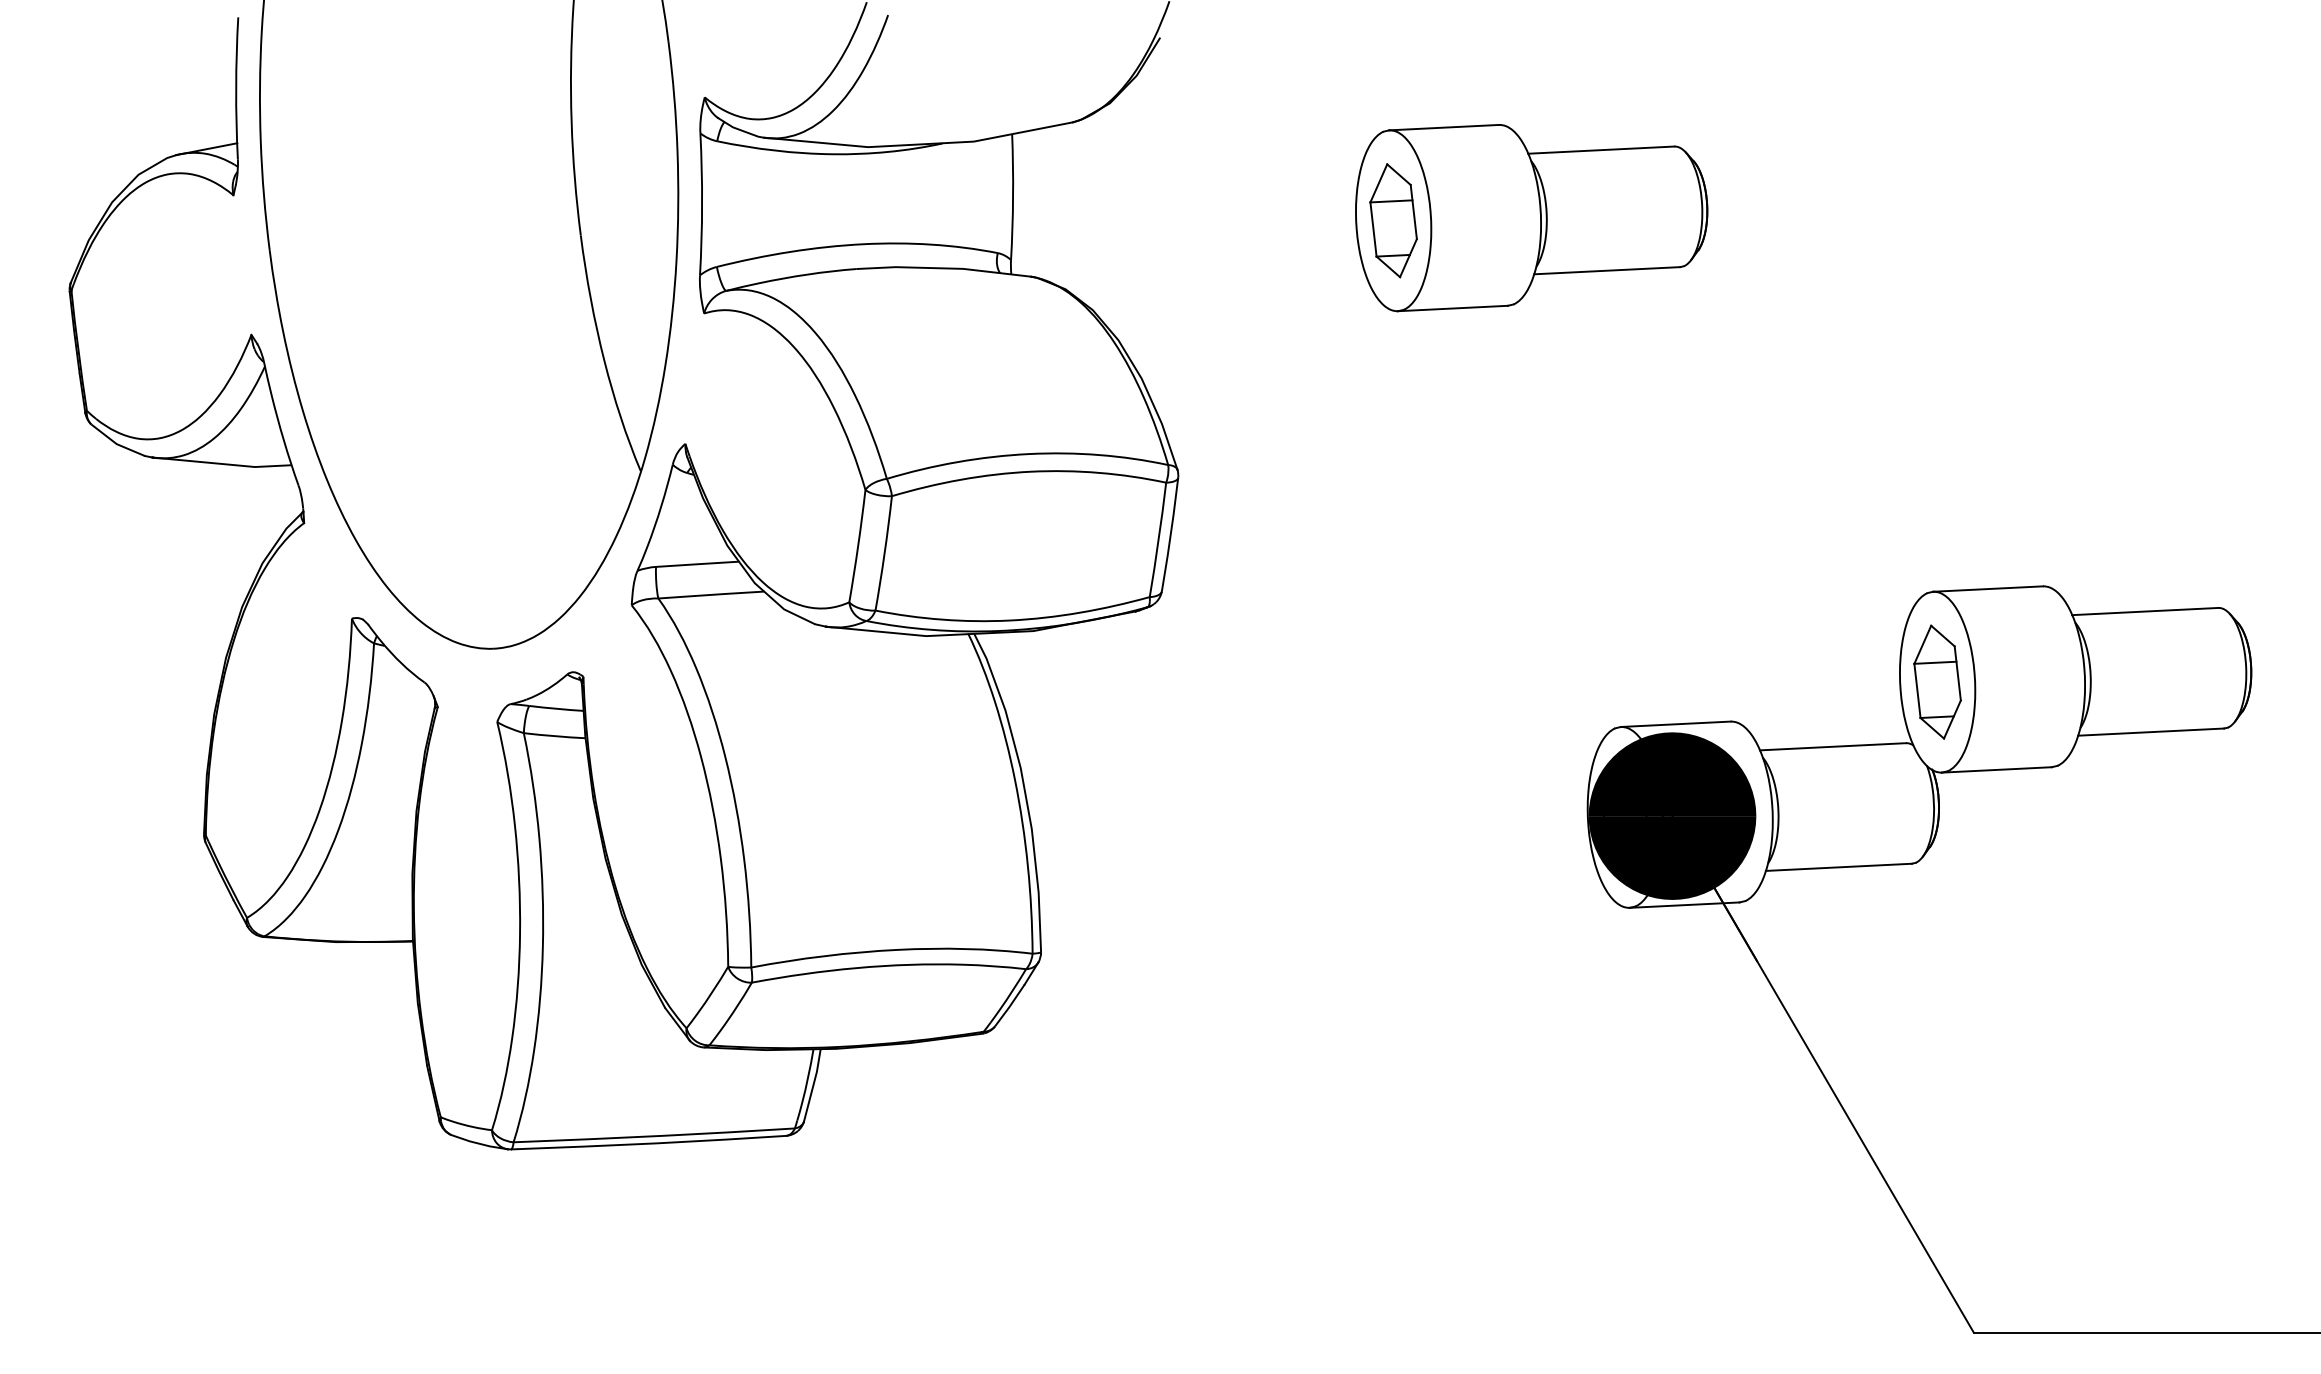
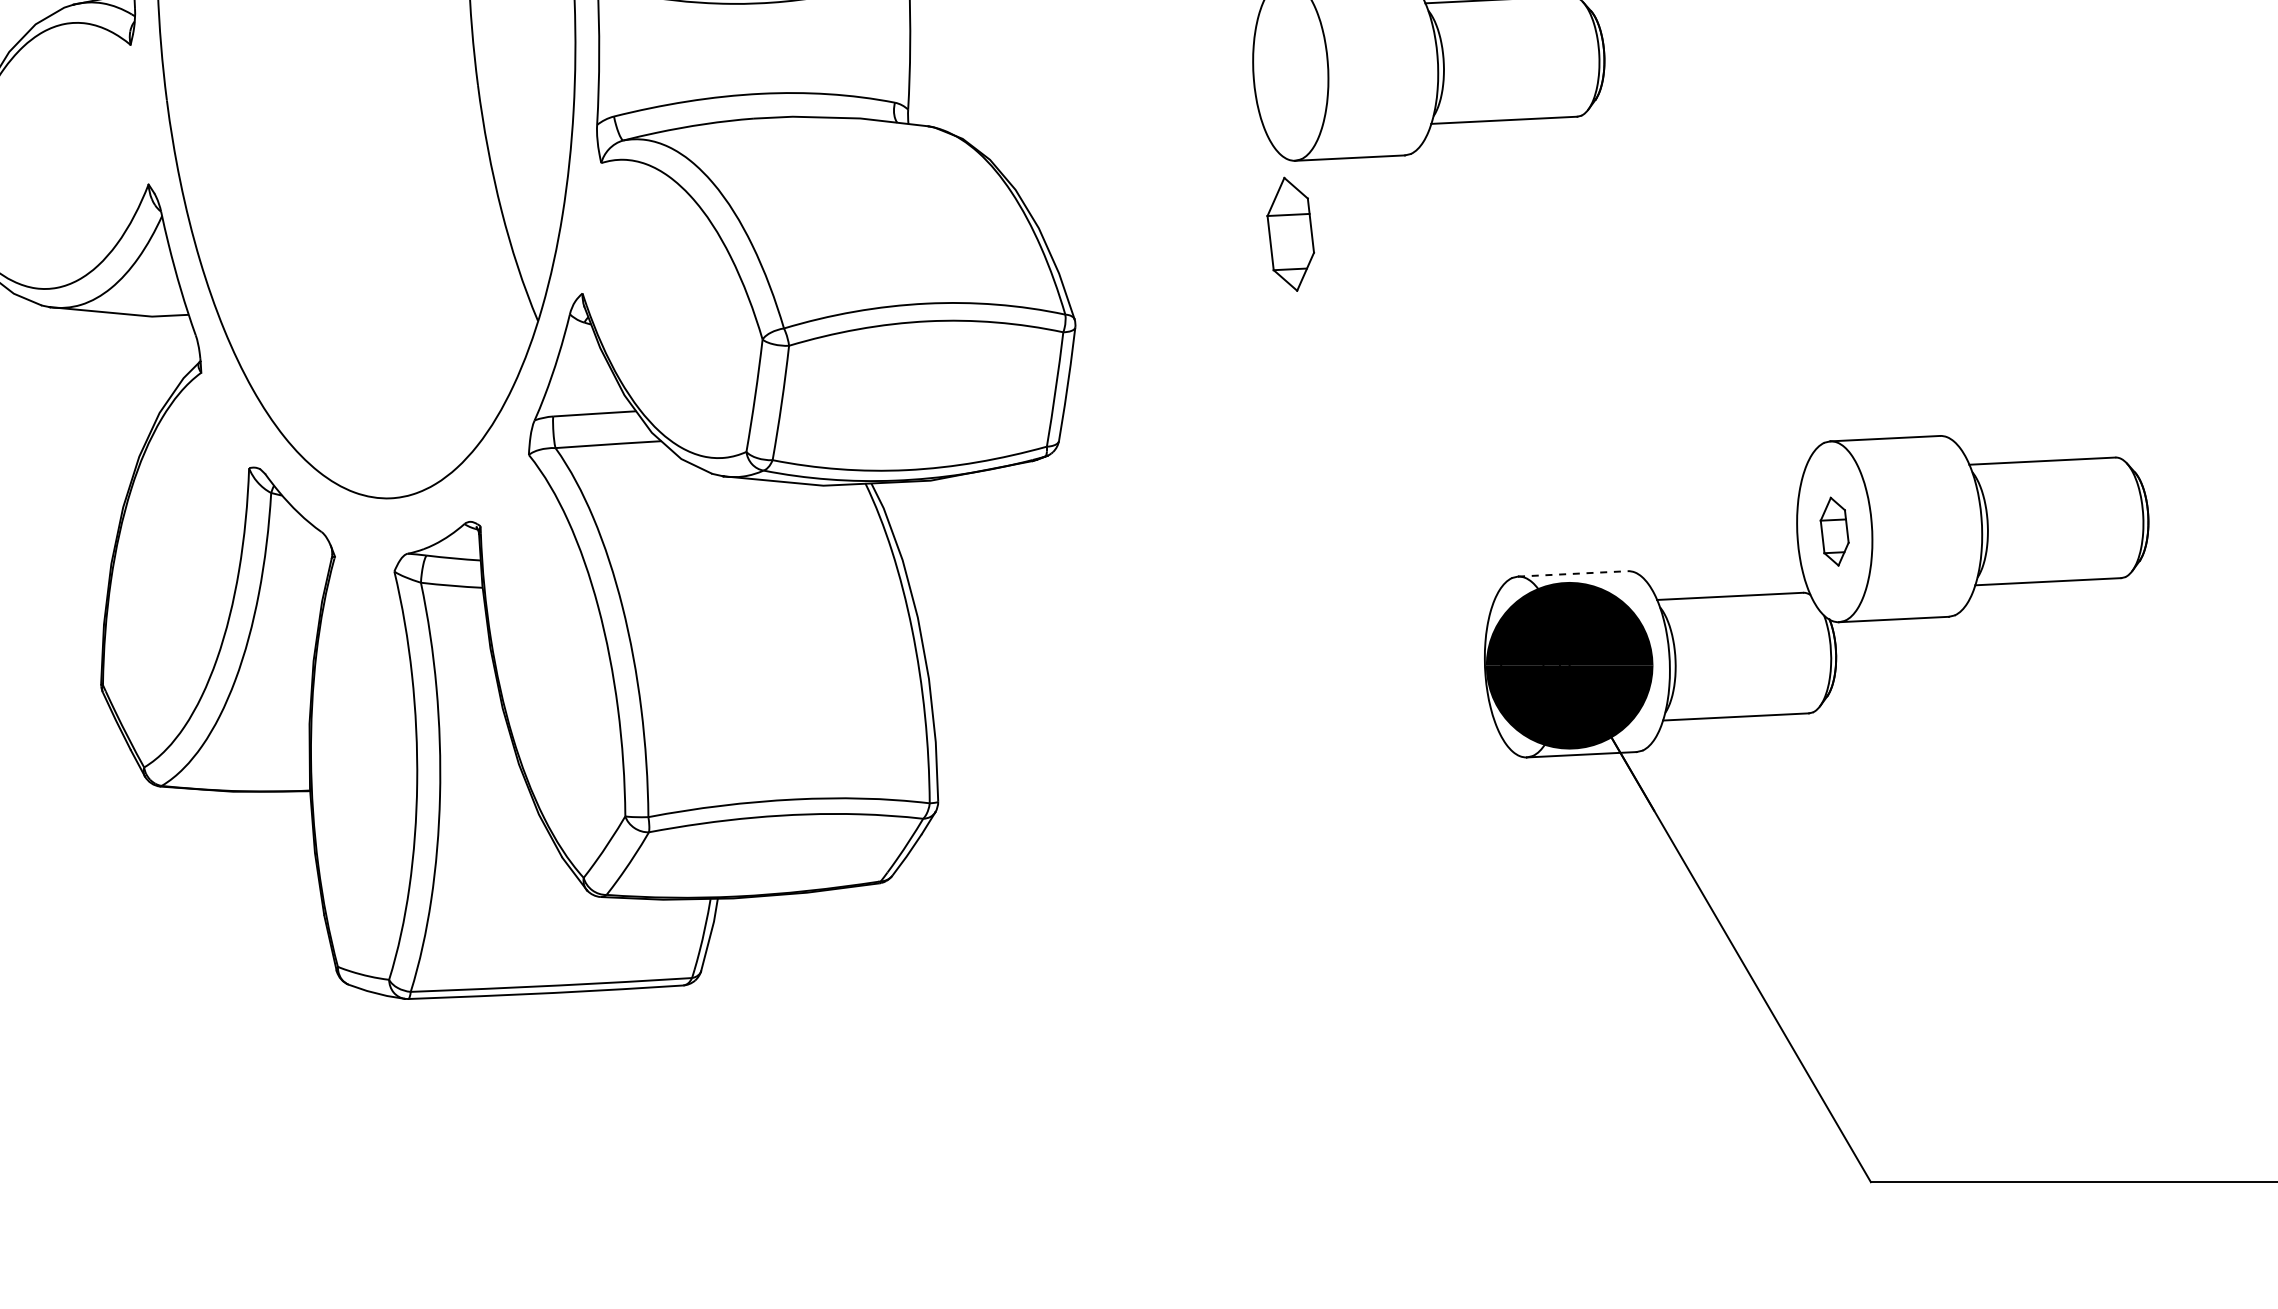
part: (1393, 220) -> (1290, 234), moved
part: (1937, 681) -> (1834, 531), size x0.6
line: (1675, 724) -> (1572, 574), solid -> dashed

